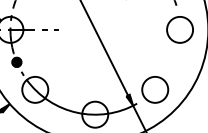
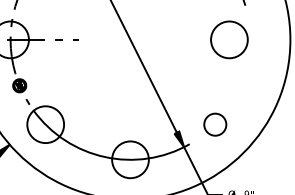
circle: (180, 29) -> (229, 39), moved
circle: (154, 89) -> (214, 124), size x0.6

